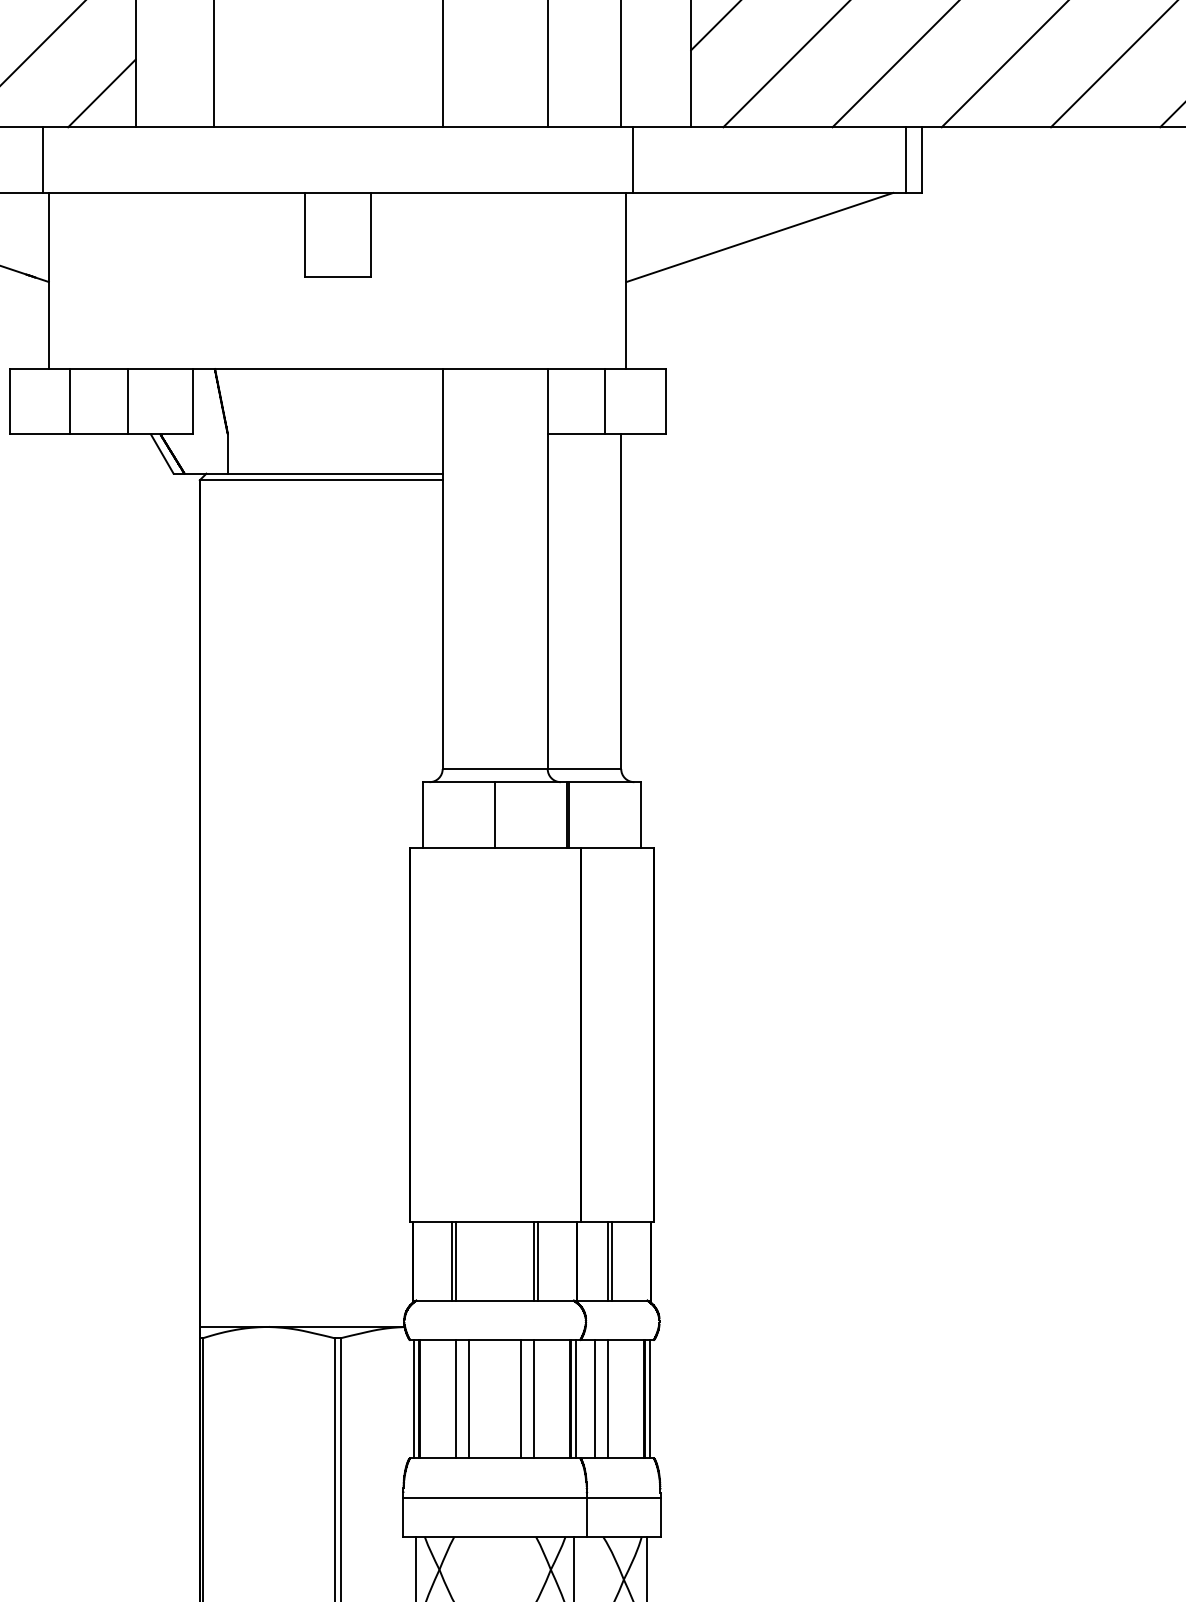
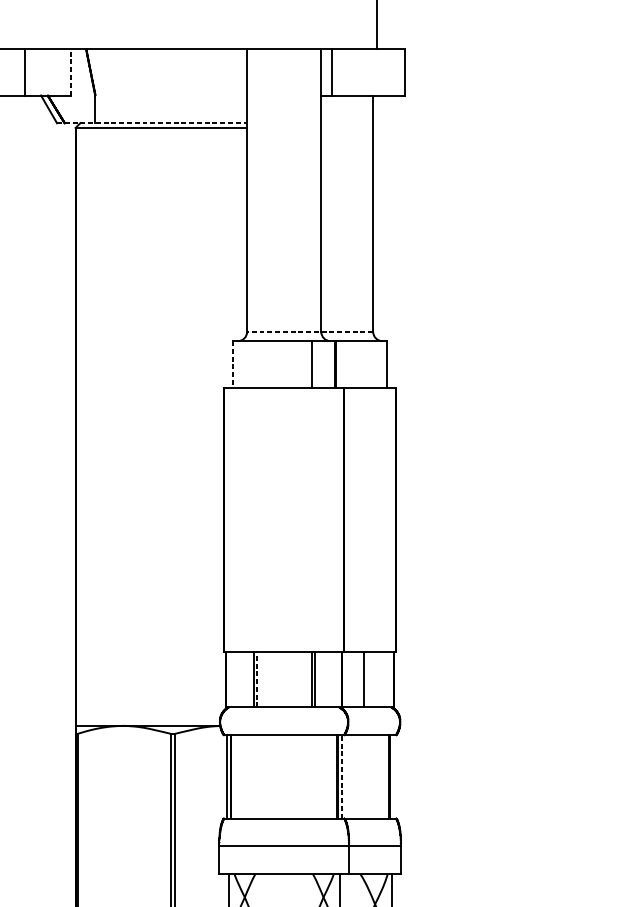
line: (193, 401) -> (71, 72), solid -> dashed
line: (605, 401) -> (331, 72), moved
line: (308, 473) -> (152, 123), solid -> dashed
line: (531, 769) -> (309, 332), solid -> dashed
line: (423, 814) -> (233, 363), solid -> dashed
line: (495, 814) -> (311, 363), moved
line: (456, 1260) -> (256, 678), solid -> dashed
line: (611, 1260) -> (366, 678), removed
line: (576, 1398) -> (341, 776), solid -> dashed
line: (456, 1399) -> (256, 777), removed
line: (468, 1399) -> (265, 777), removed
line: (521, 1399) -> (302, 777), removed
line: (534, 1399) -> (311, 777), removed
line: (594, 1399) -> (354, 777), removed
line: (607, 1399) -> (363, 777), removed
line: (649, 1399) -> (393, 777), removed

